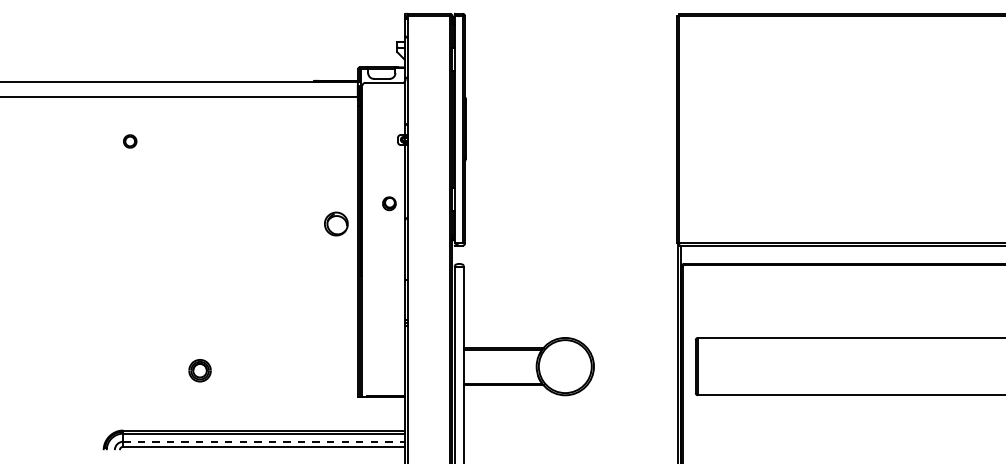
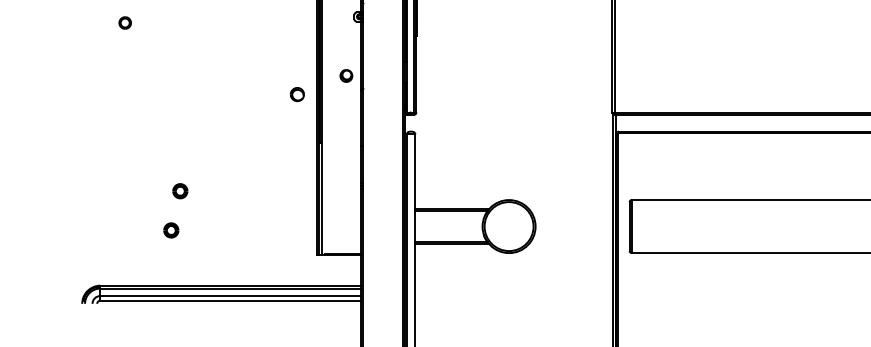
part: (130, 141) -> (125, 23), moved
part: (336, 223) -> (297, 94), size x0.62
part: (209, 327) -> (180, 190), added
part: (199, 370) -> (170, 230), size x0.71
line: (264, 441) -> (230, 295), dashed -> solid

